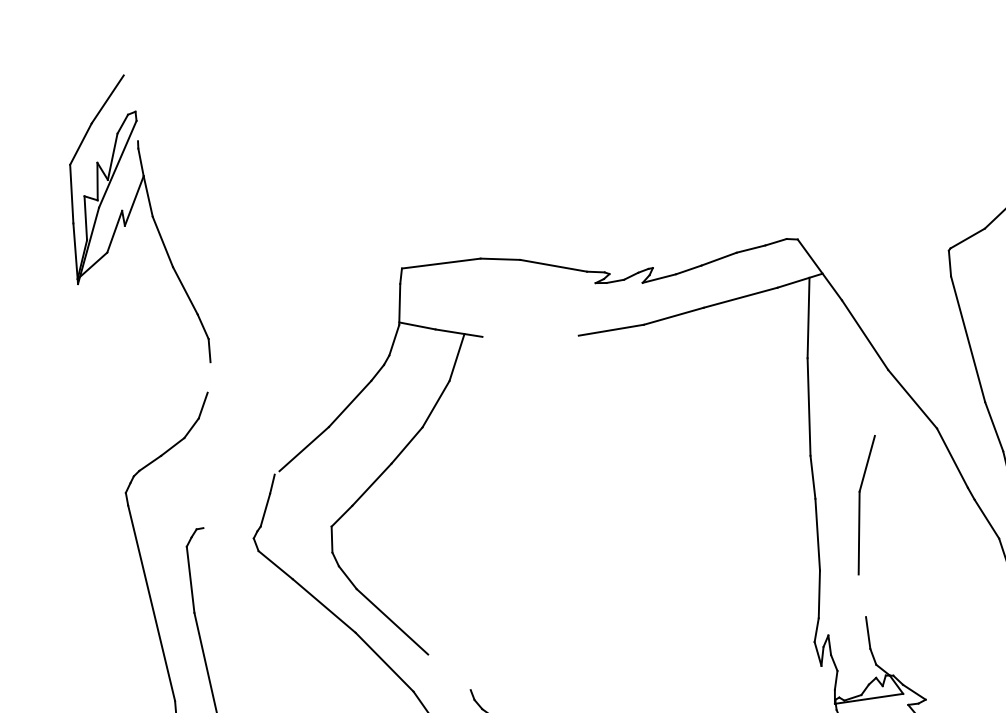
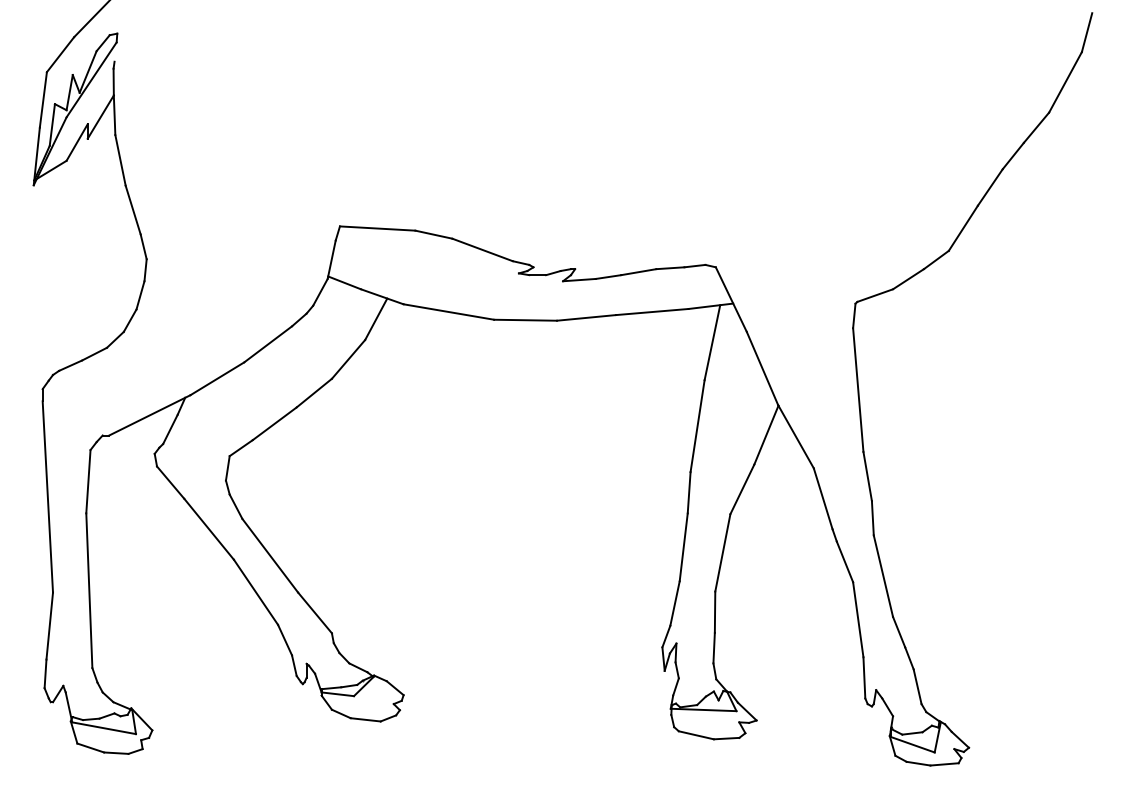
line: (530, 335) -> (448, 311), added
line: (209, 377) -> (140, 295), added
line: (881, 402) -> (766, 434), added
line: (241, 499) -> (149, 415), added
line: (861, 595) -> (714, 611), added
line: (448, 671) -> (314, 612), added

